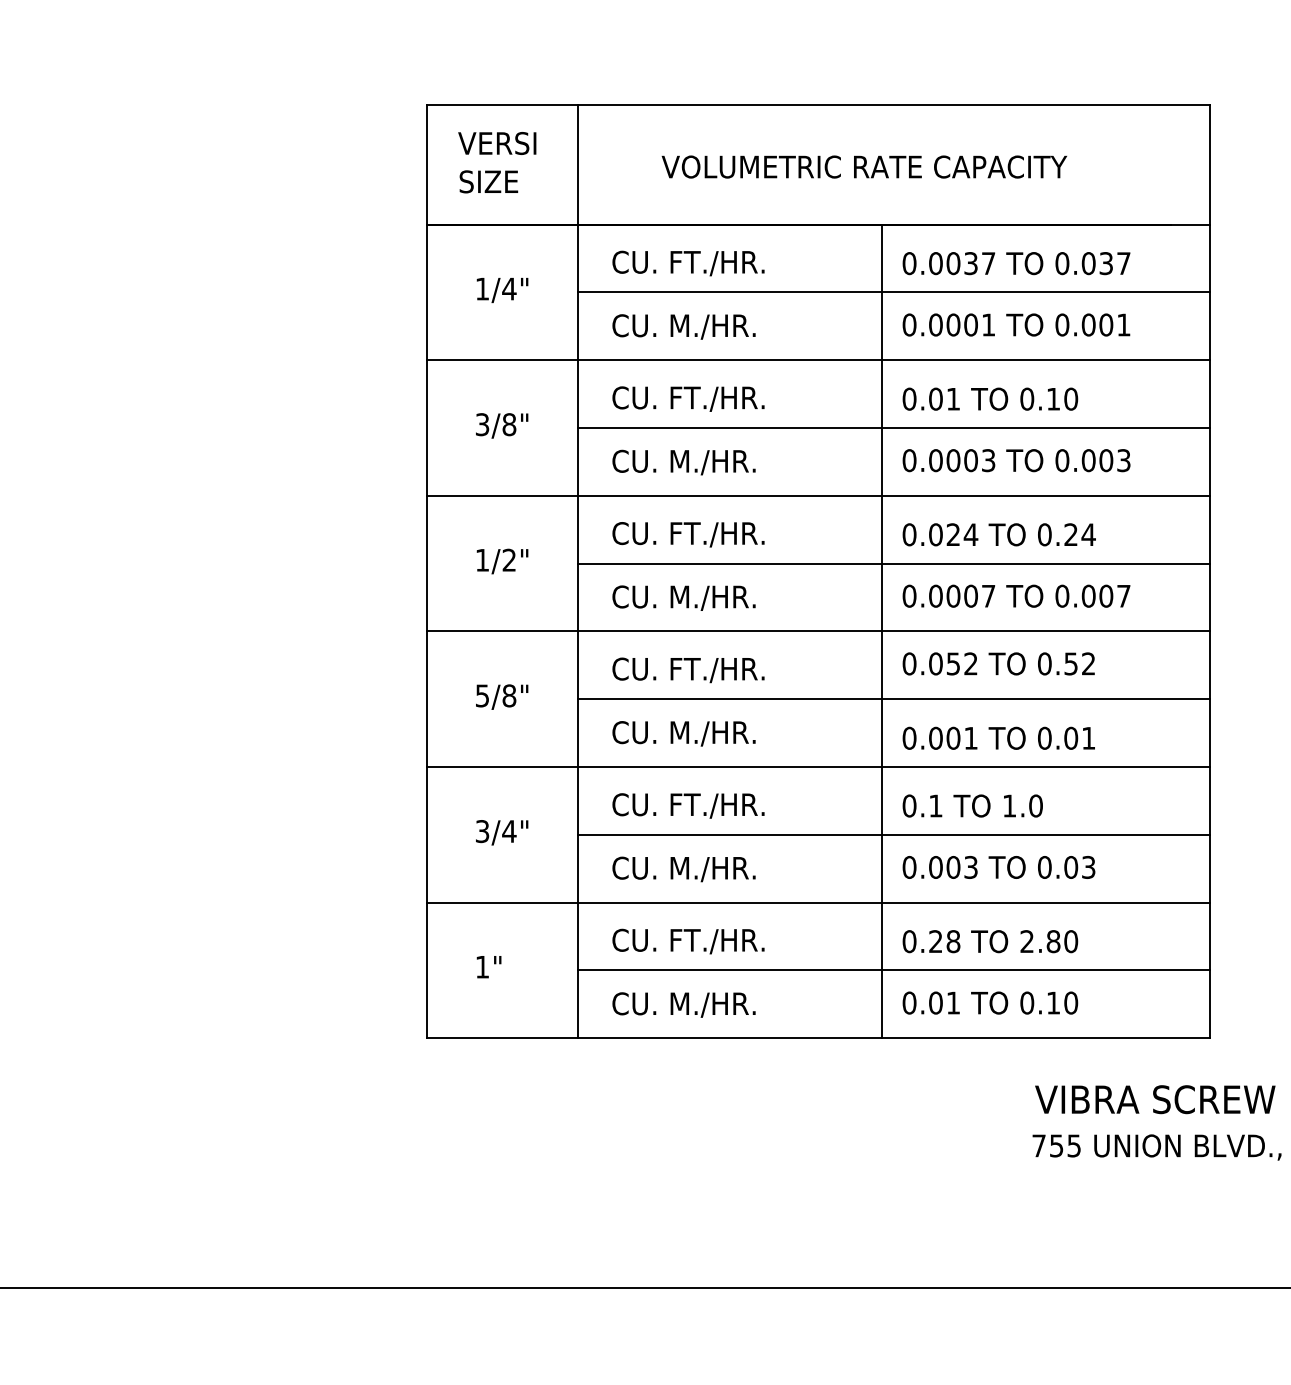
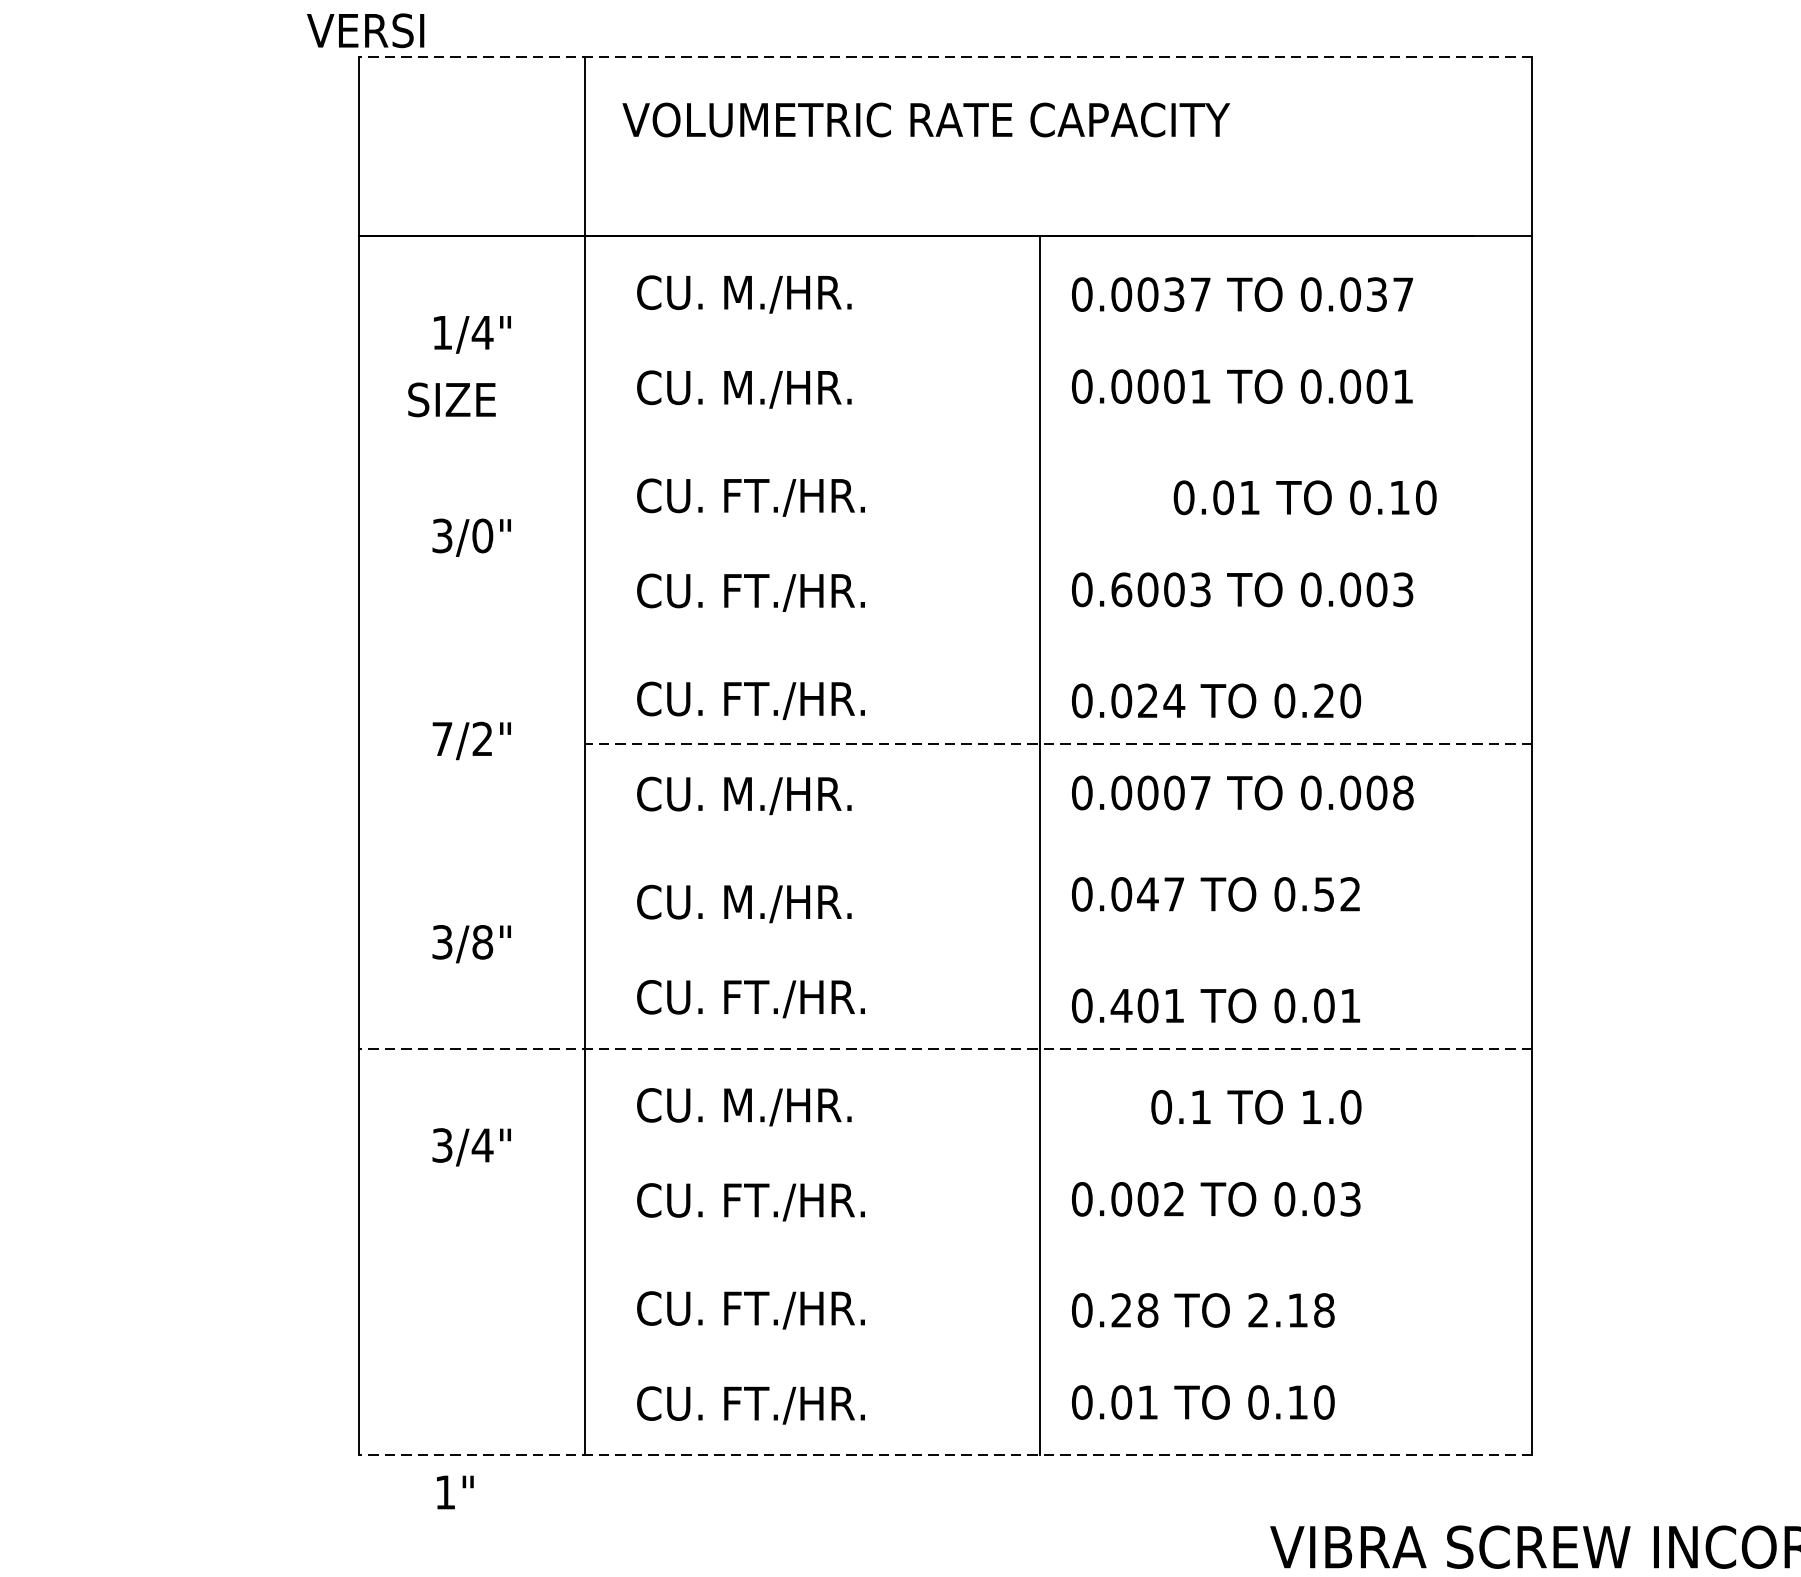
line: (818, 105) -> (945, 57), solid -> dashed
text: (497, 143) -> (365, 30), moved
text: (864, 166) -> (926, 119), moved
text: (488, 181) -> (451, 399), moved
text: (718, 263) -> (795, 294), CU. FT./HR. -> CU. M./HR.
line: (893, 292) -> (1058, 337), removed
line: (817, 360) -> (944, 439), removed
text: (990, 398) -> (1305, 496), moved
text: (509, 424) -> (482, 535), 3/8" -> 3/0"
line: (893, 427) -> (1058, 540), removed
text: (935, 460) -> (1121, 589), 0.0003 -> 0.6003
text: (718, 462) -> (795, 592), CU. M./HR. -> CU. FT./HR.
line: (817, 495) -> (944, 642), removed
text: (1088, 534) -> (1350, 700), 0.24 -> 0.20
text: (482, 560) -> (442, 739), 1/2" -> 7/2"
line: (893, 563) -> (1058, 743), solid -> dashed
text: (1123, 595) -> (1402, 791), 0.007 -> 0.008
line: (817, 631) -> (944, 845), removed
text: (961, 663) -> (1160, 893), 0.052 -> 0.047
text: (718, 670) -> (795, 904), CU. FT./HR. -> CU. M./HR.
text: (482, 695) -> (442, 941), 5/8" -> 3/8"
line: (893, 699) -> (1058, 947), removed
text: (718, 733) -> (795, 998), CU. M./HR. -> CU. FT./HR.
text: (935, 737) -> (1121, 1004), 0.001 -> 0.401
line: (818, 767) -> (945, 1049), solid -> dashed
text: (718, 805) -> (795, 1106), CU. FT./HR. -> CU. M./HR.
text: (972, 805) -> (1255, 1106), moved
line: (893, 834) -> (1058, 1149), removed
text: (970, 867) -> (1173, 1199), 0.003 -> 0.002
text: (718, 869) -> (795, 1202), CU. M./HR. -> CU. FT./HR.
line: (817, 902) -> (944, 1251), removed
text: (1062, 941) -> (1311, 1310), 2.80 -> 2.18
text: (488, 967) -> (454, 1493), moved
line: (893, 970) -> (1058, 1353), removed
text: (718, 1004) -> (795, 1404), CU. M./HR. -> CU. FT./HR.
line: (818, 1038) -> (945, 1455), solid -> dashed

